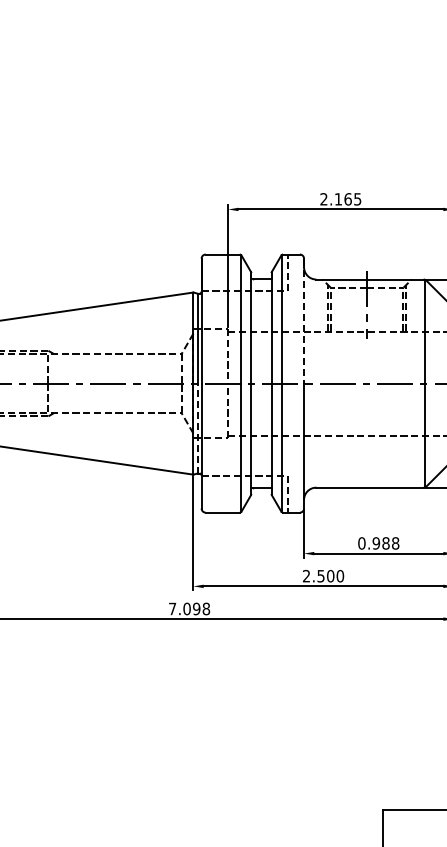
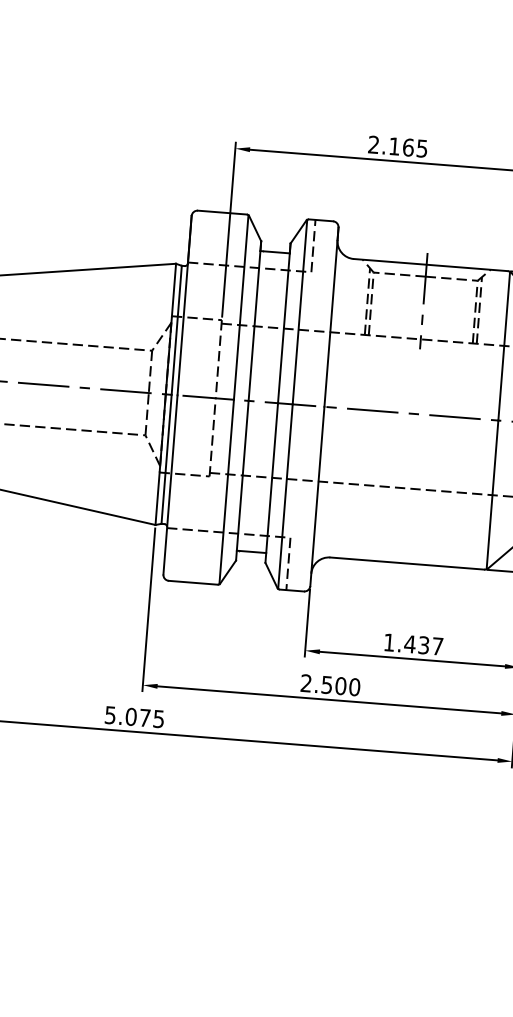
line: (304, 321) -> (332, 317), dashed -> solid
line: (197, 428) -> (166, 459), dashed -> solid
text: (378, 543) -> (413, 644), 0.988 -> 1.437
text: (189, 608) -> (134, 716), 7.098 -> 5.075

